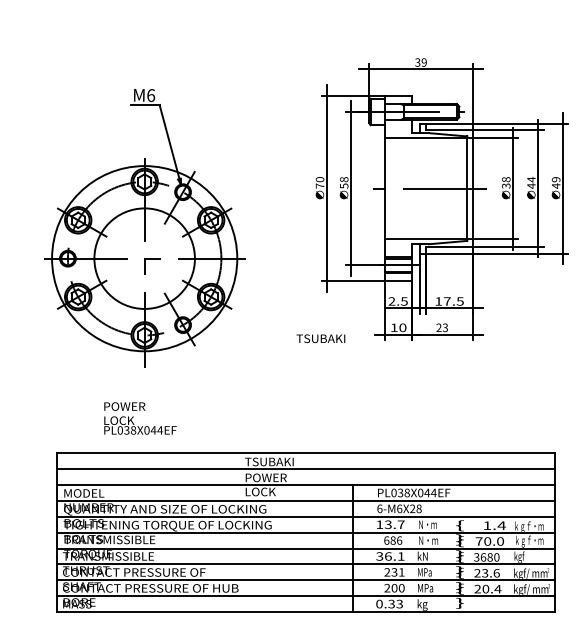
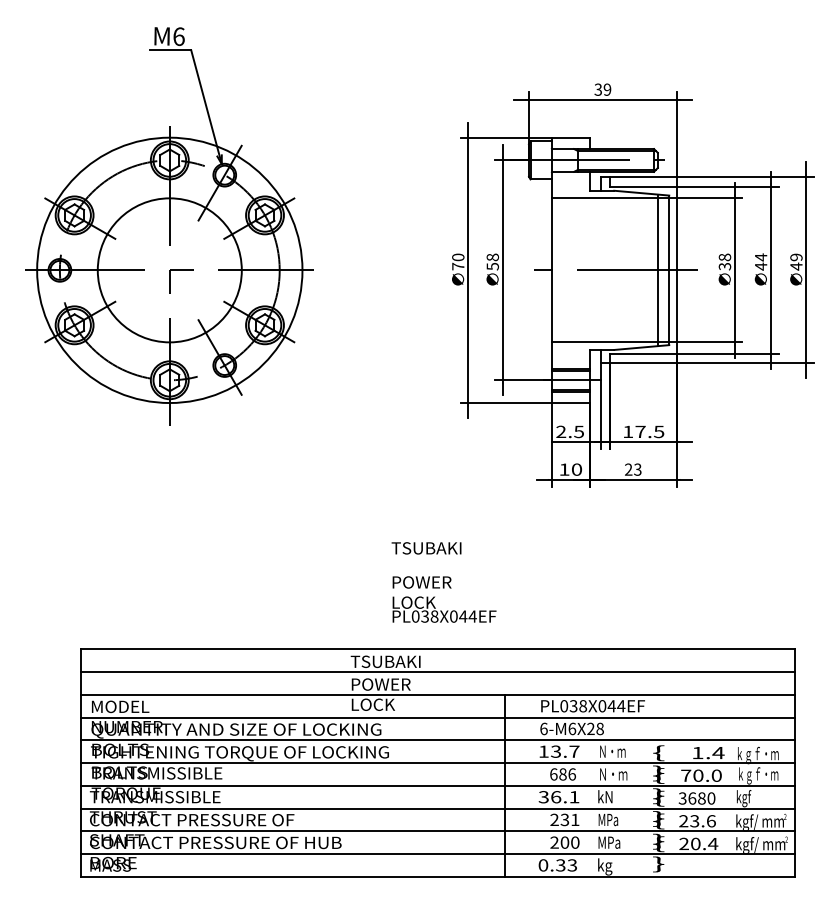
line: (459, 188) -> (657, 270), added
part: (144, 228) -> (169, 227), moved
text: (320, 338) -> (425, 547), moved
text: (140, 418) -> (444, 599), moved

